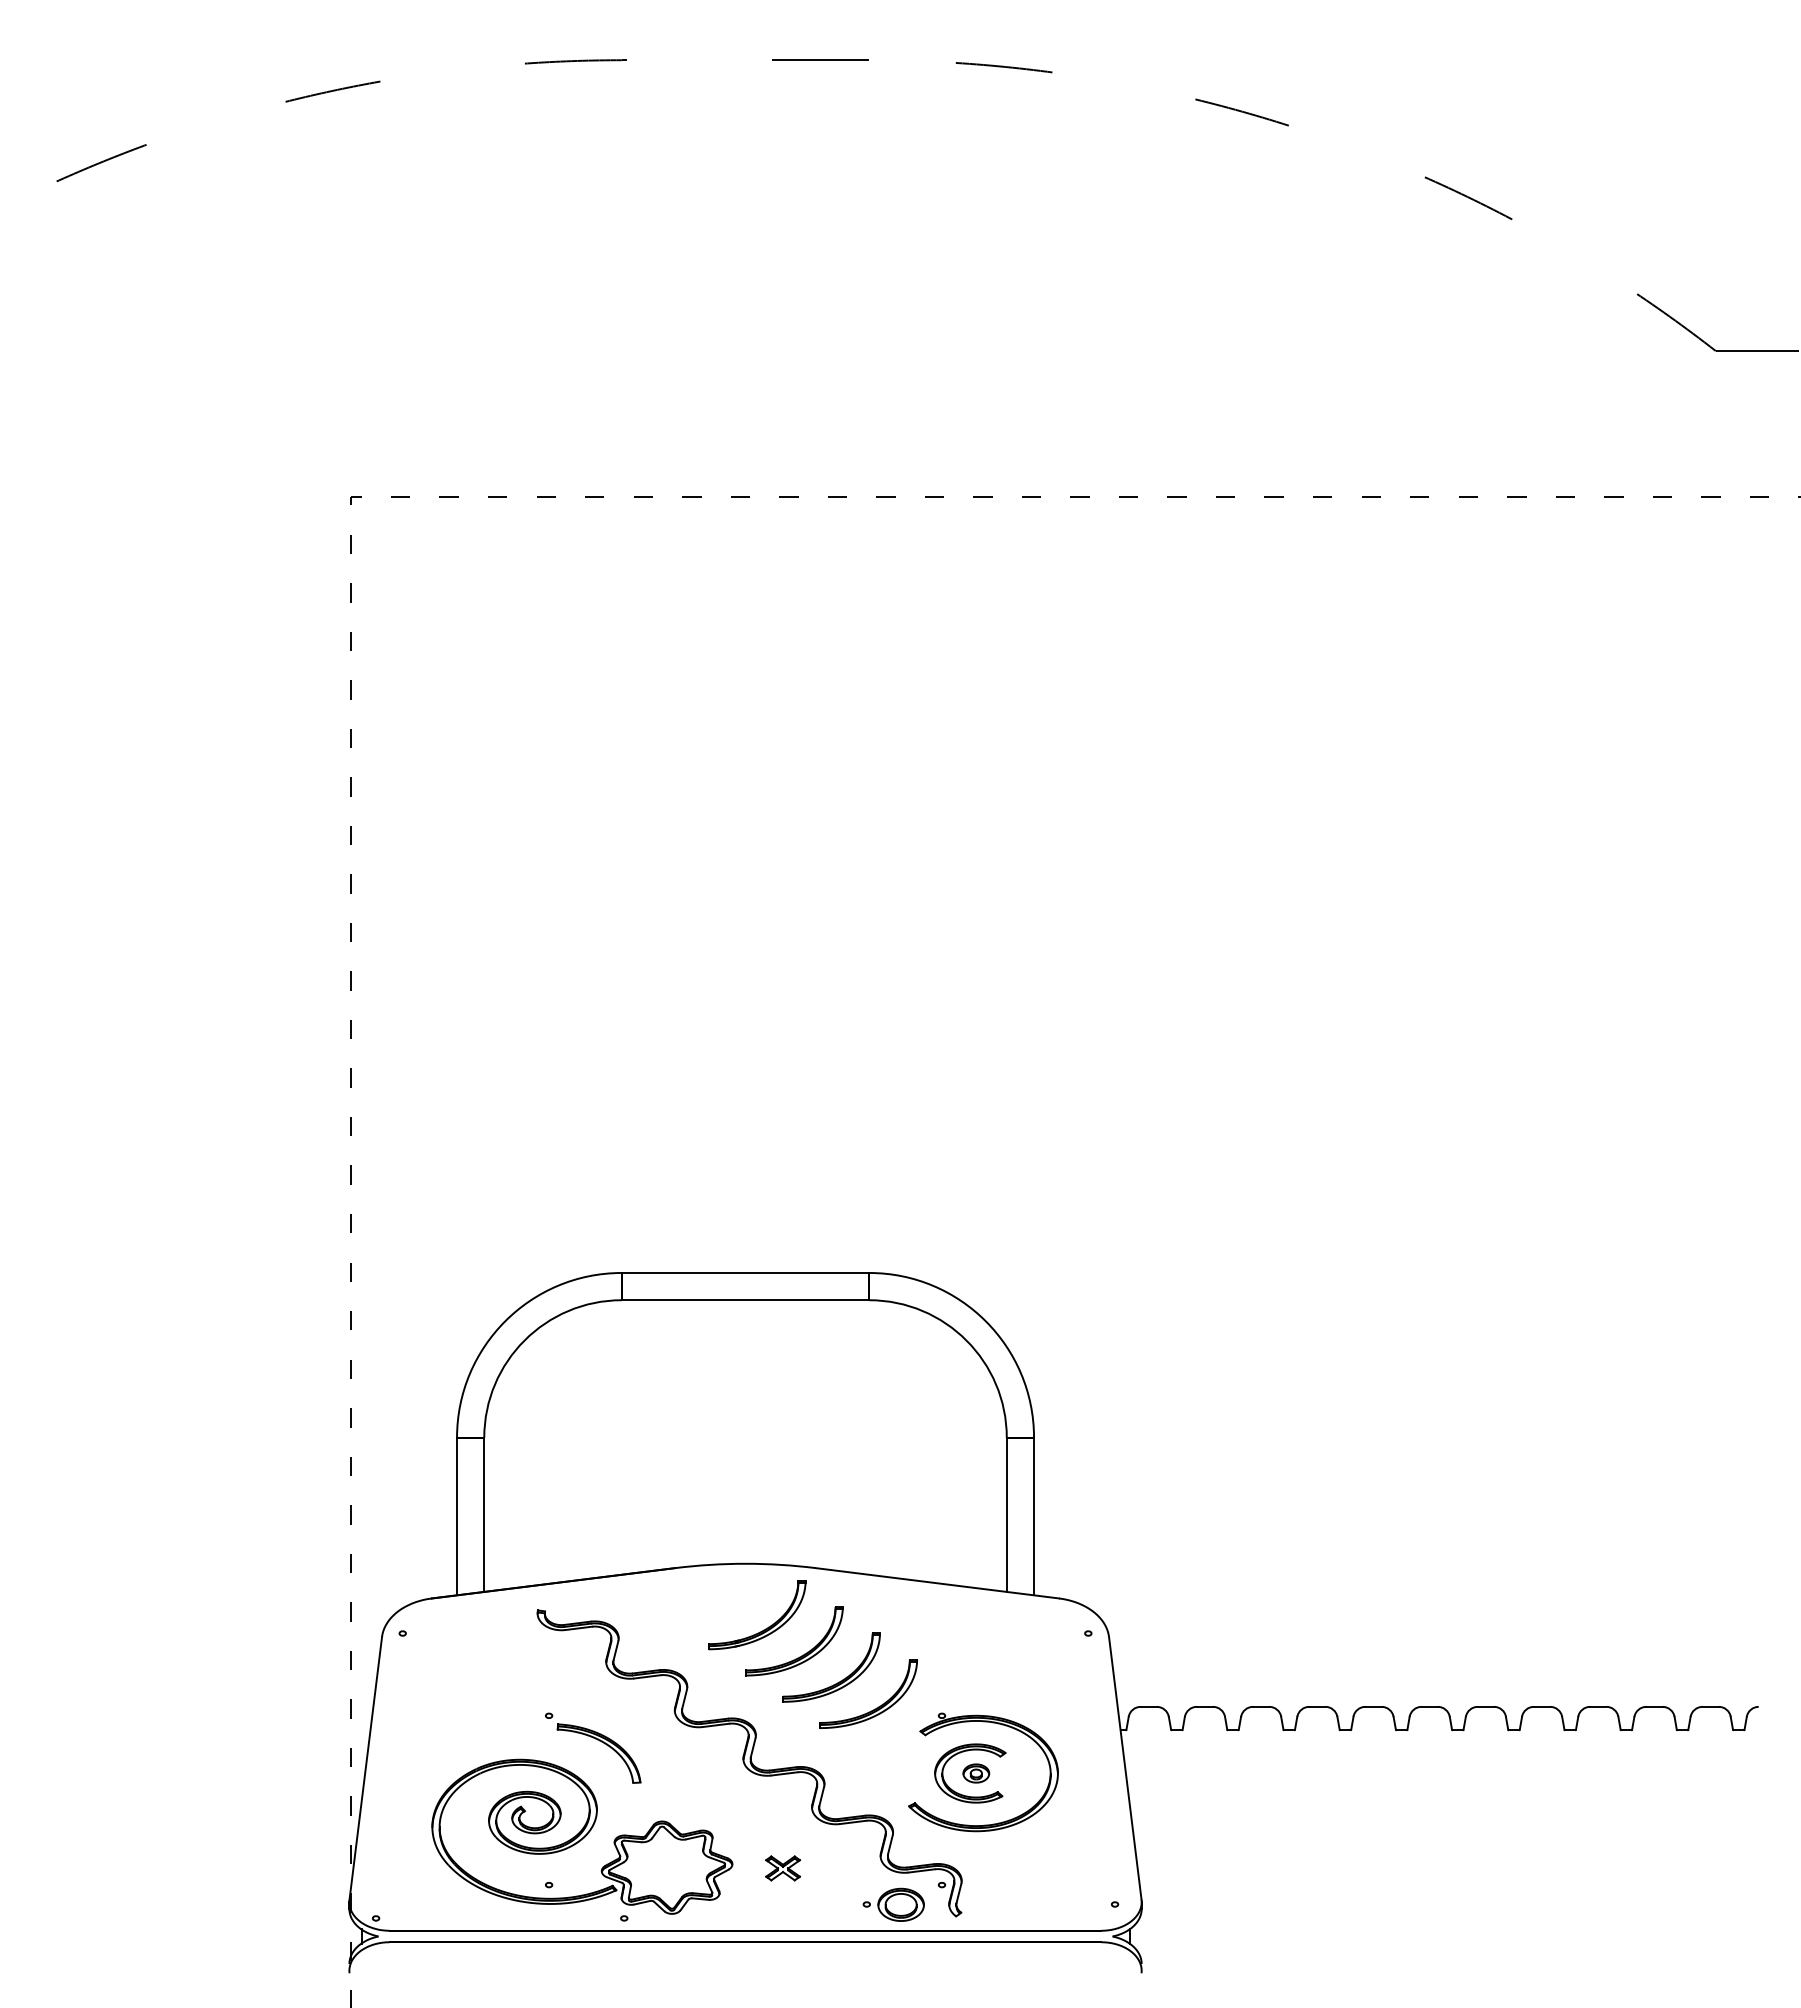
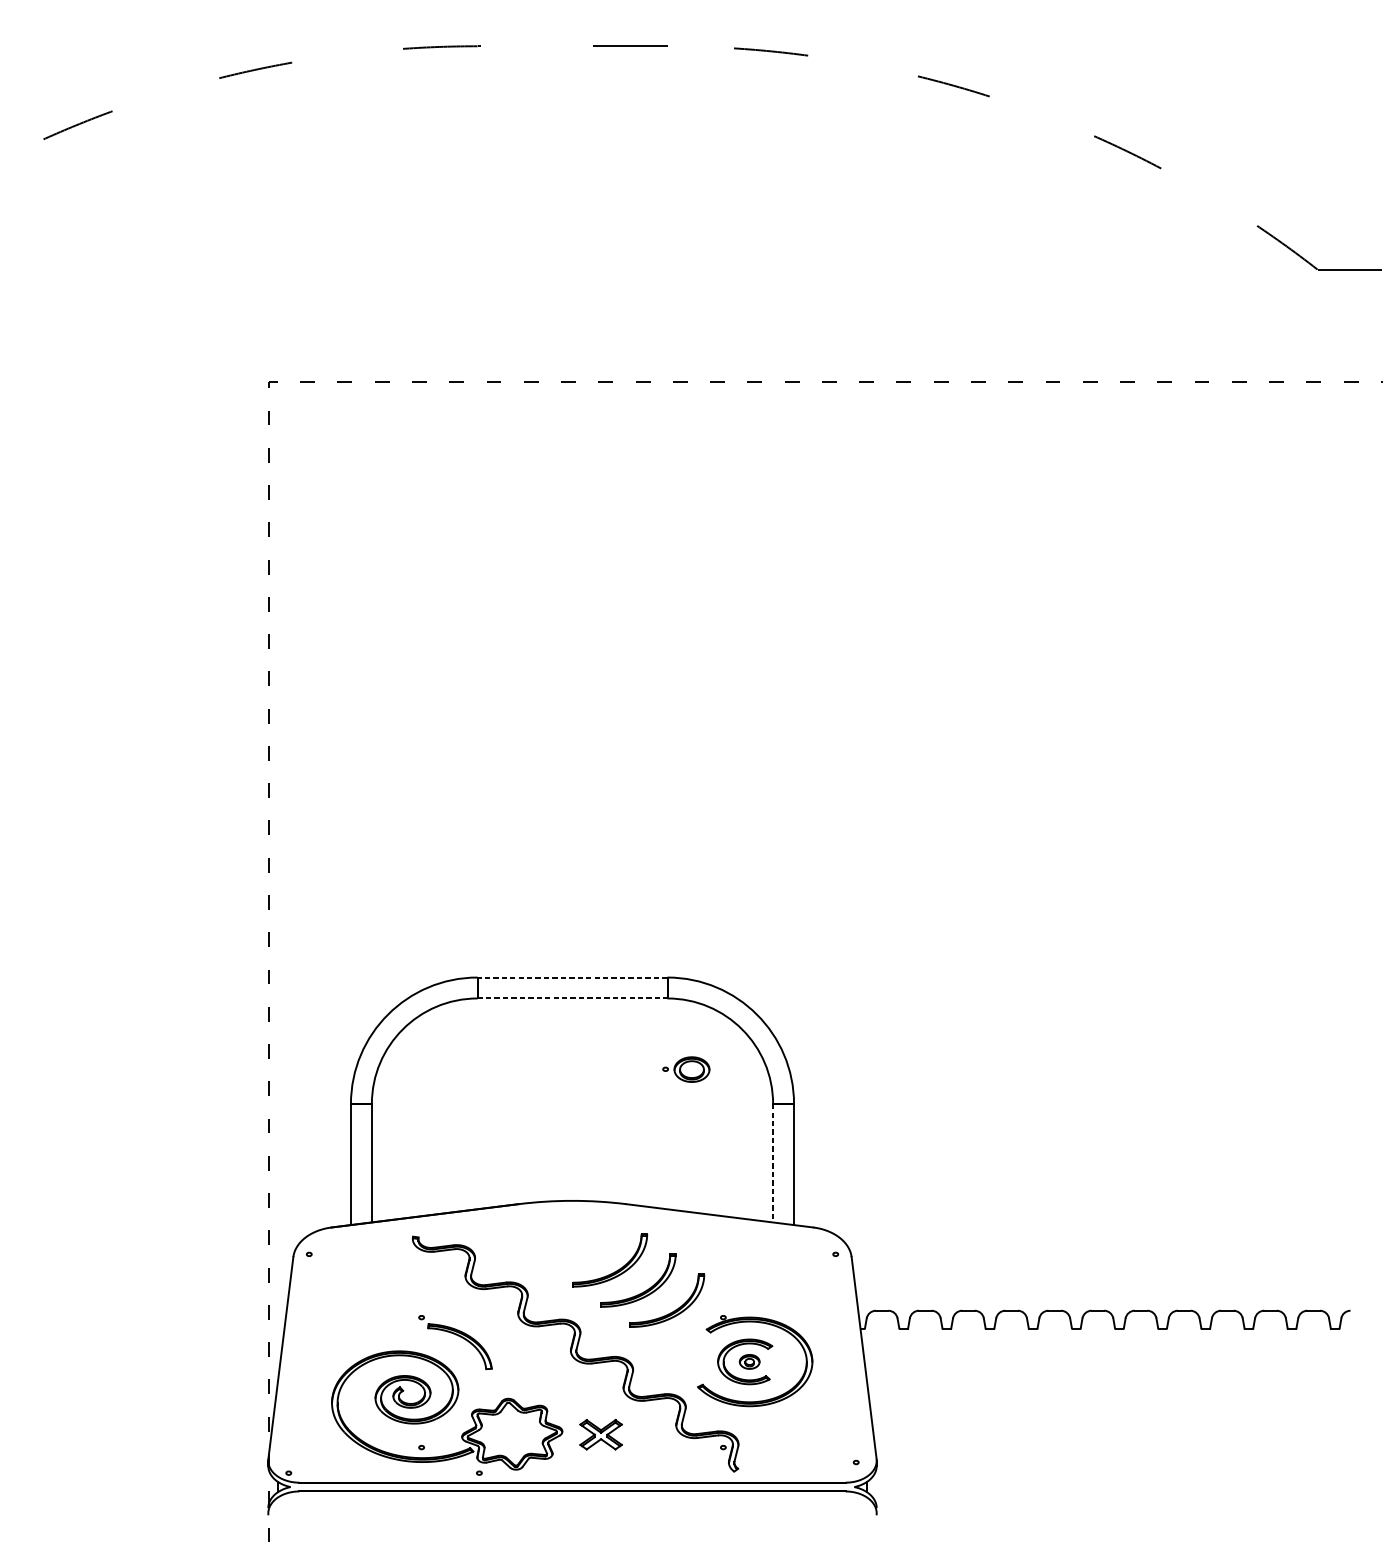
line: (745, 1272) -> (572, 977), solid -> dashed
line: (745, 1300) -> (572, 998), solid -> dashed
line: (1006, 1515) -> (772, 1163), solid -> dashed
part: (763, 1629) -> (586, 1251), removed
part: (783, 1868) -> (601, 1434), size x1.6
part: (893, 1904) -> (686, 1069), moved

